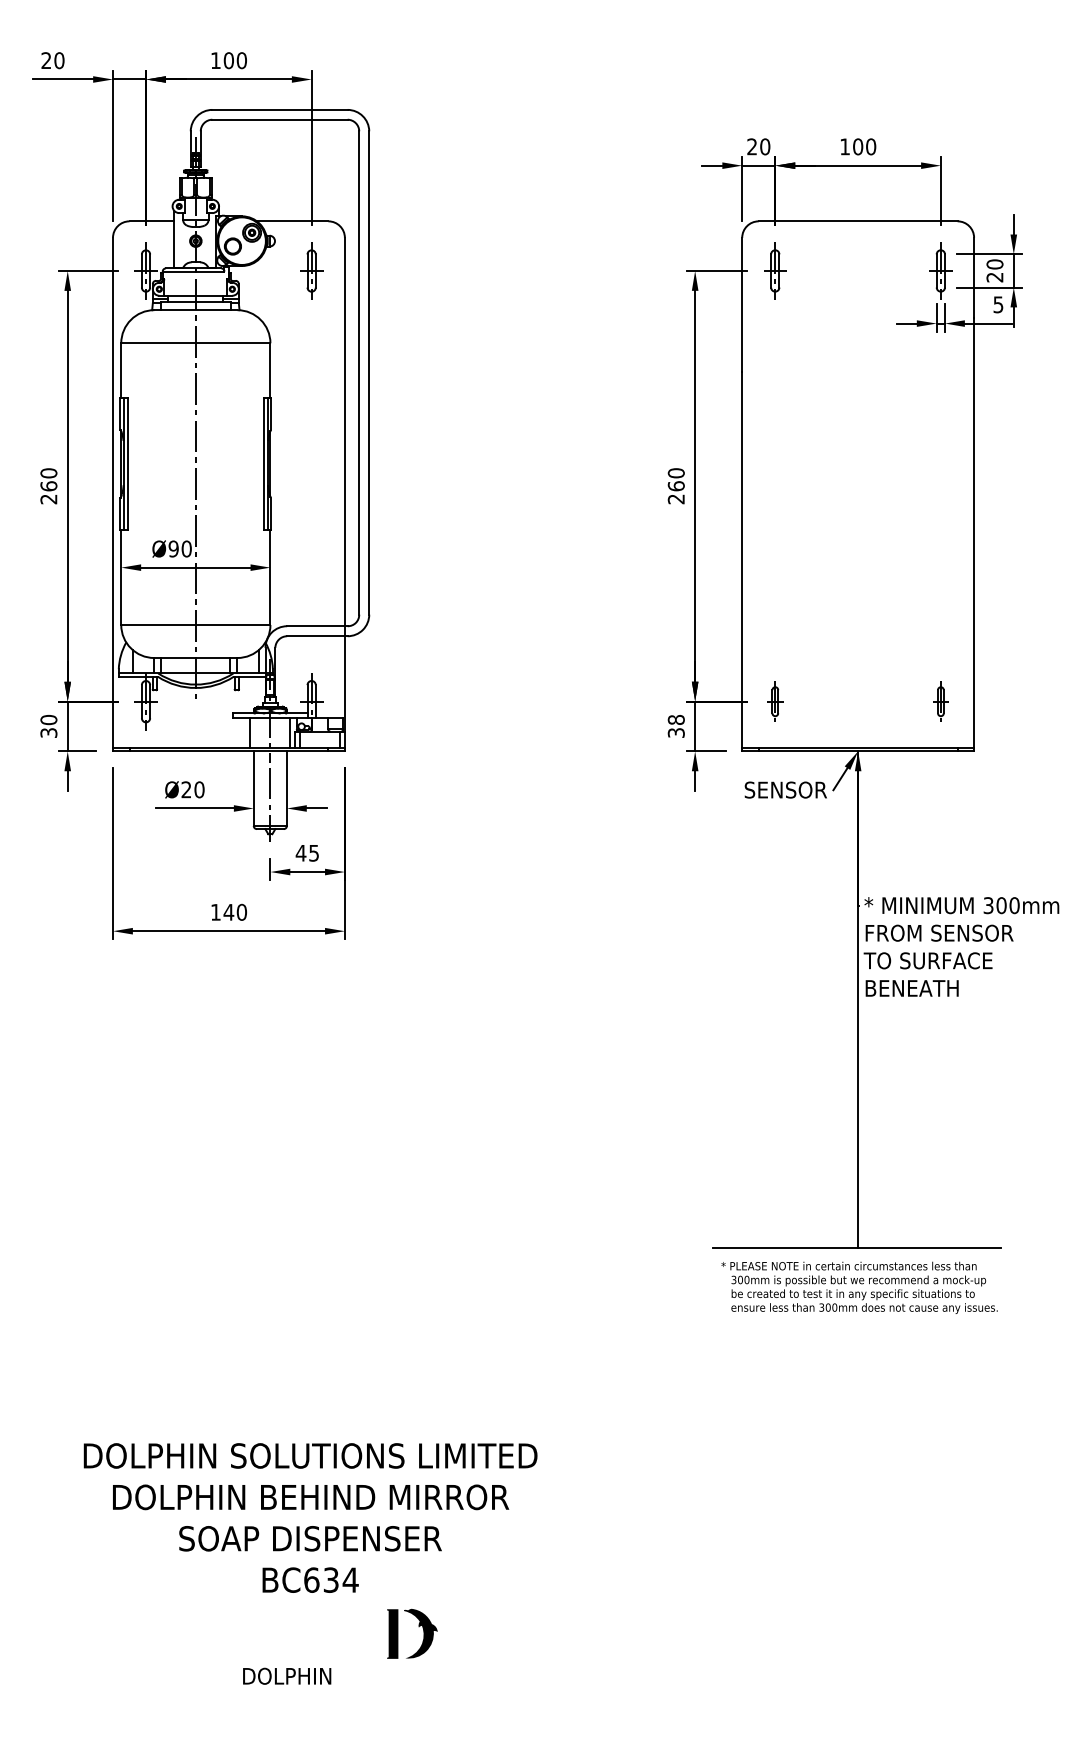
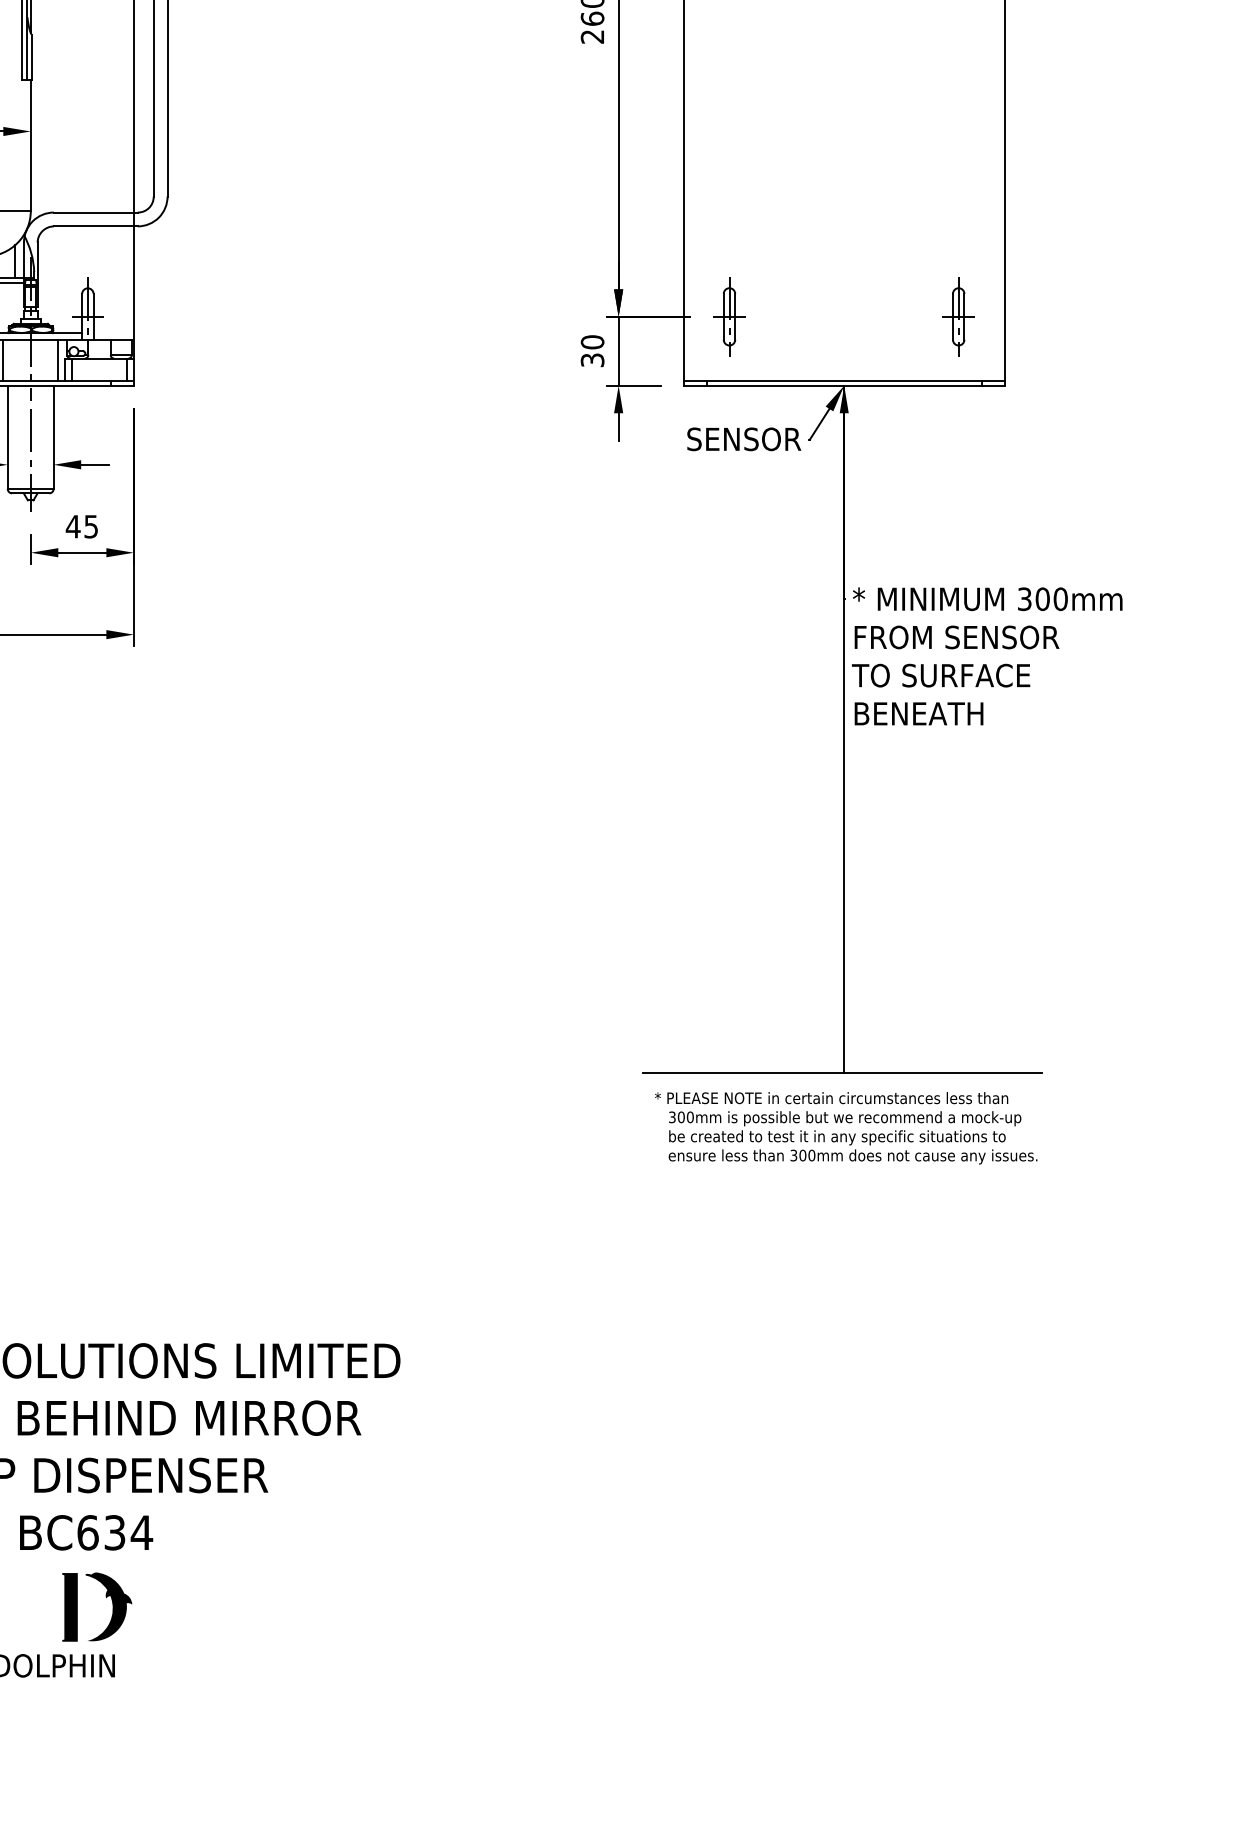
part: (775, 701) -> (729, 316), size x1.43
part: (940, 701) -> (958, 316), size x1.43
text: (676, 719) -> (592, 341), 38 -> 30
part: (418, 1626) -> (105, 1596), moved

